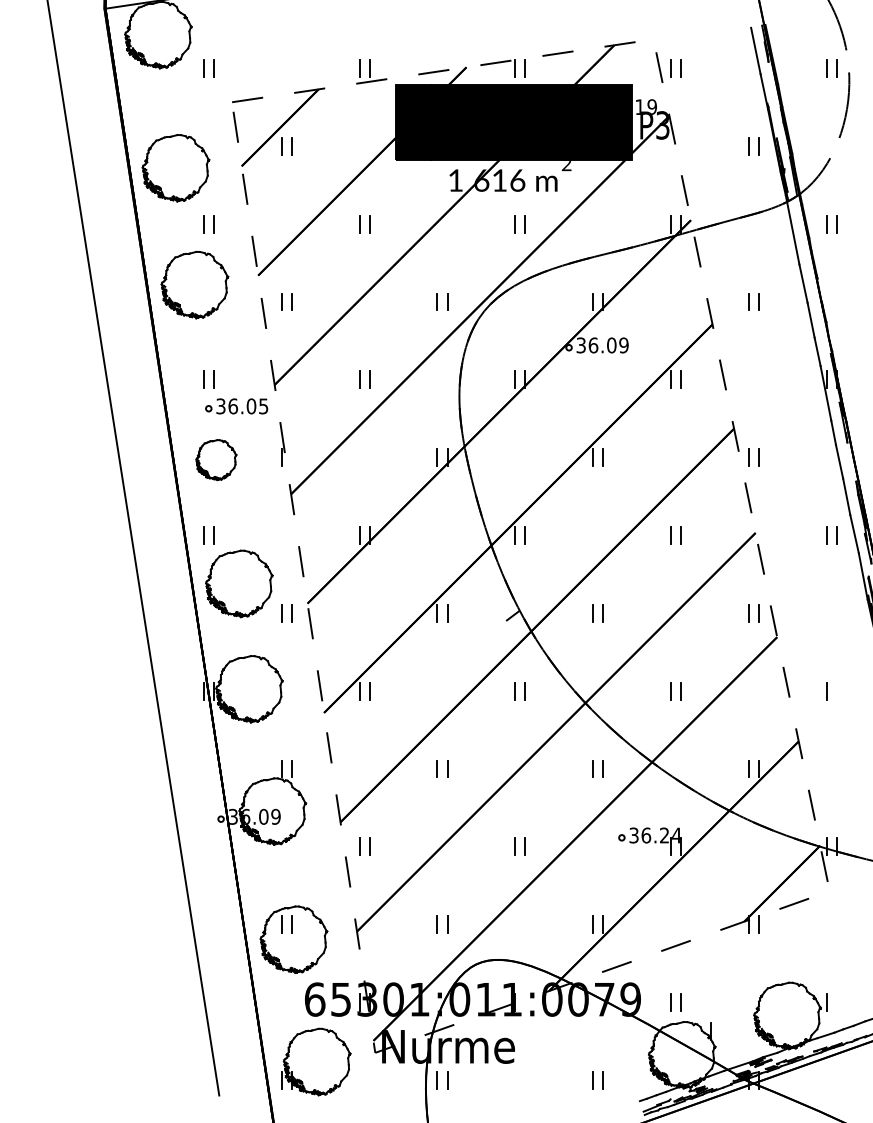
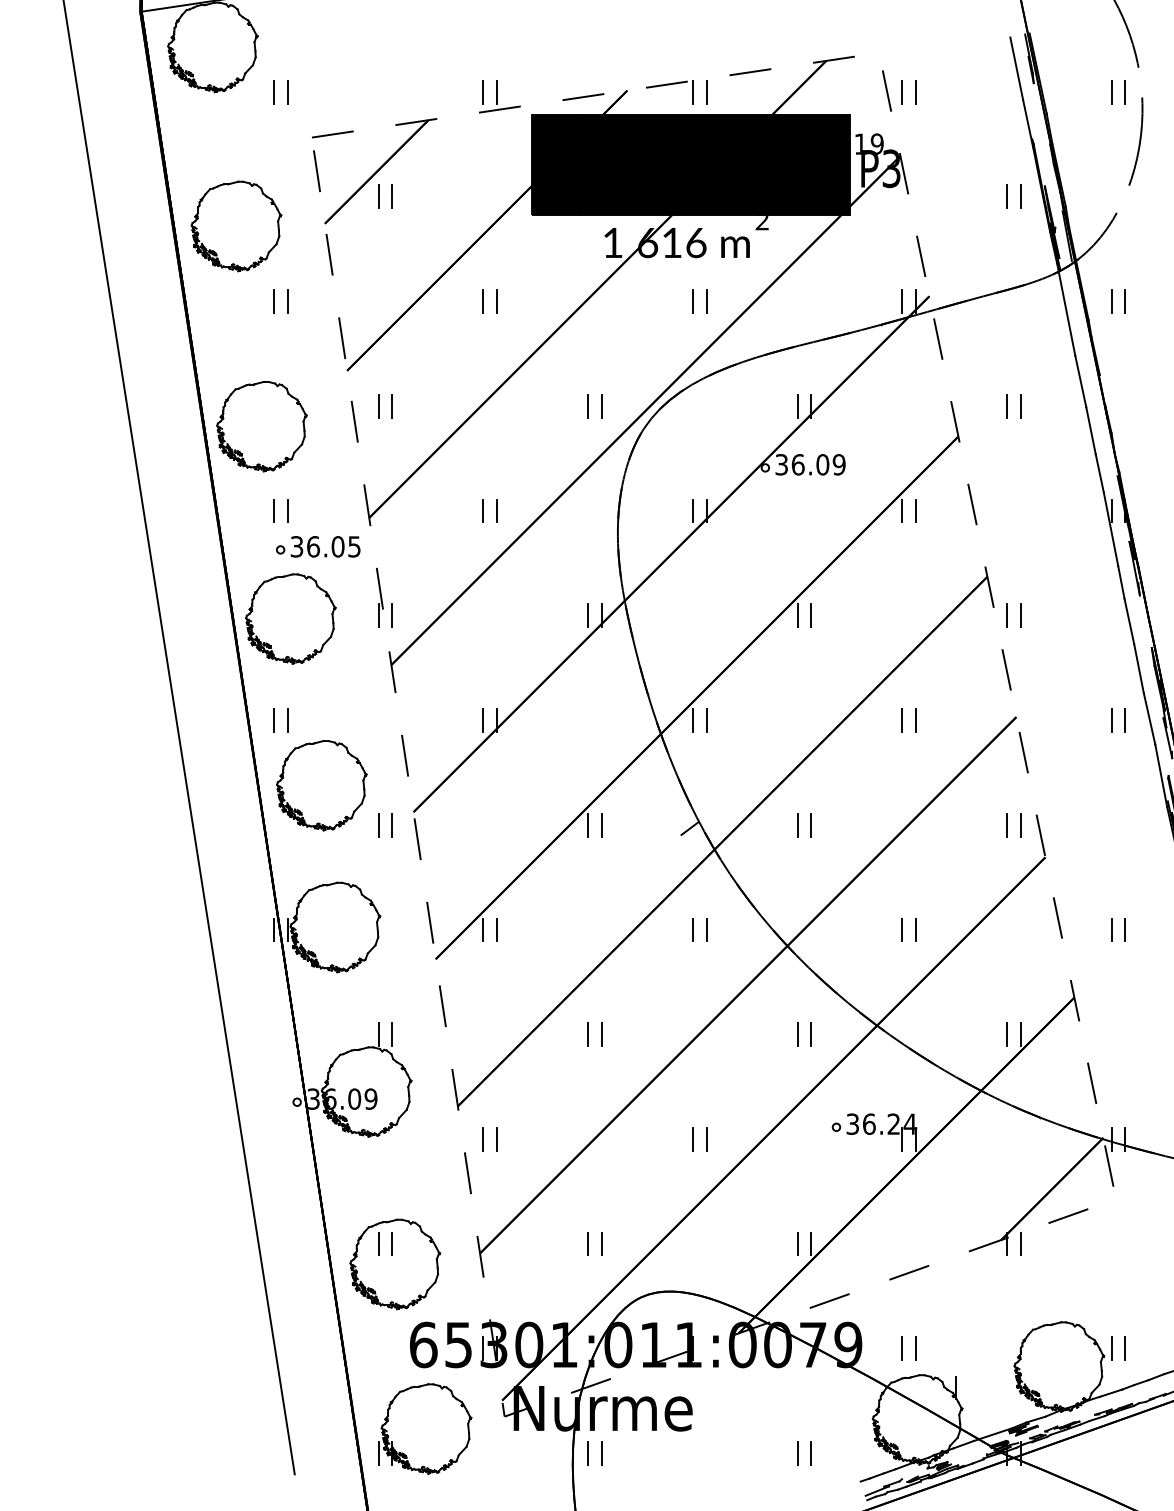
part: (194, 285) -> (261, 426), moved
line: (291, 457) -> (391, 615), added
part: (216, 459) -> (290, 618), size x1.67
line: (835, 690) -> (1124, 929), added
line: (835, 1002) -> (1124, 1348), added

